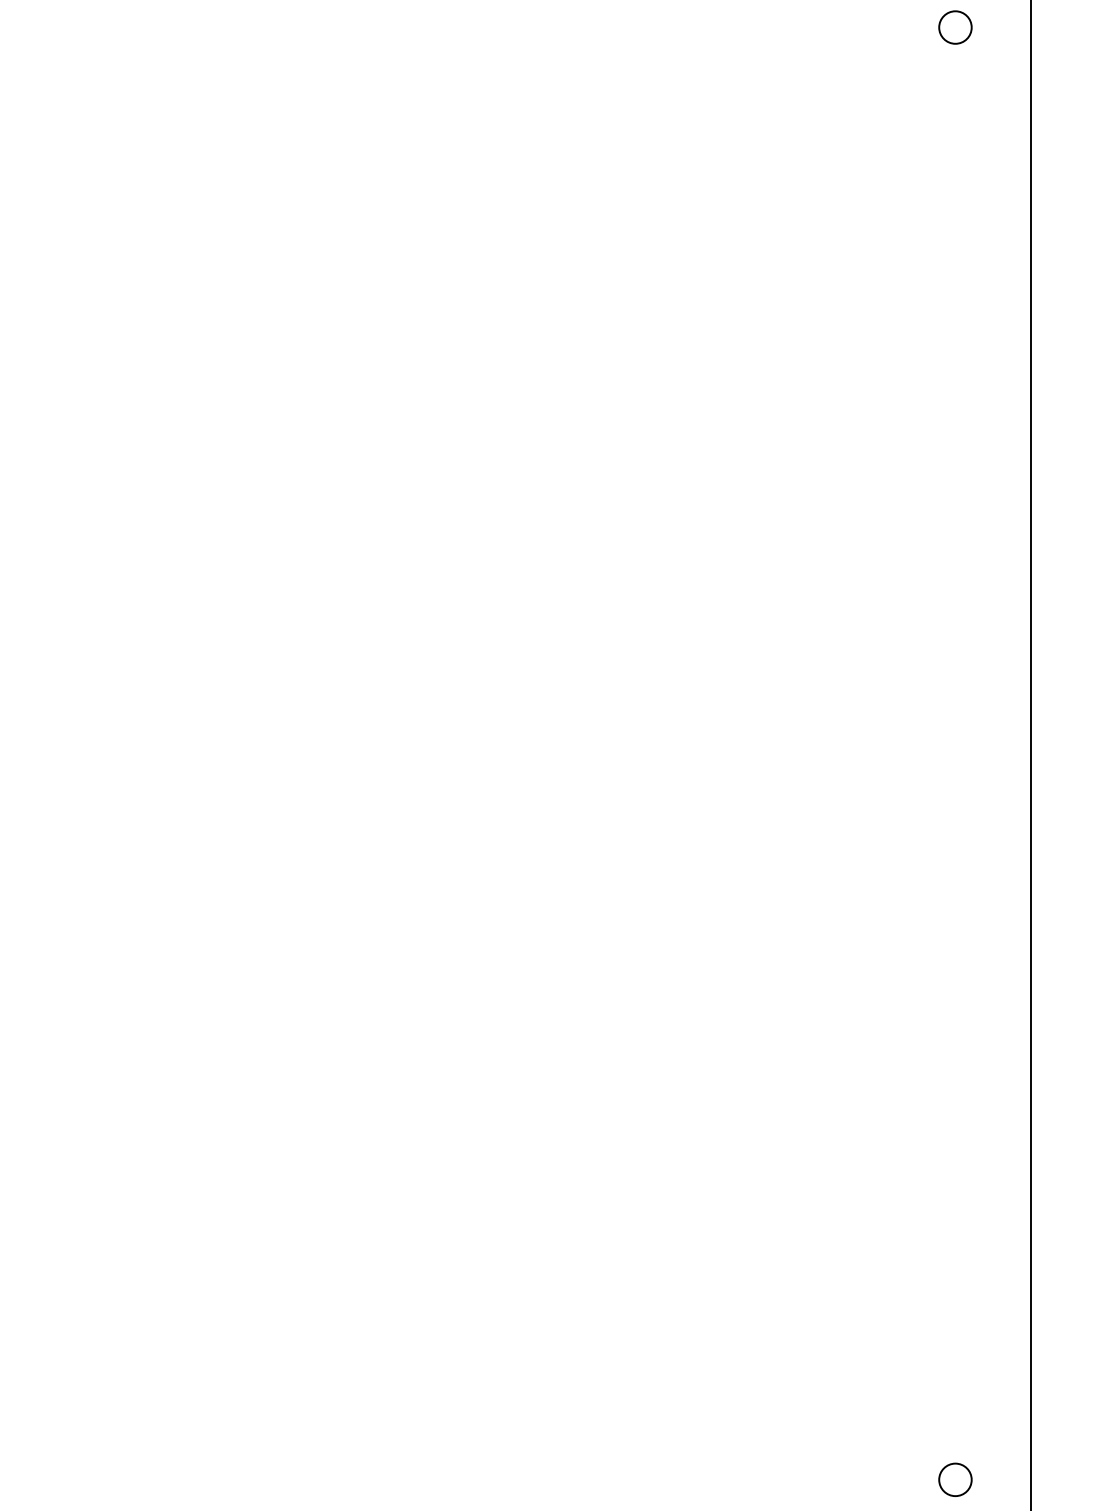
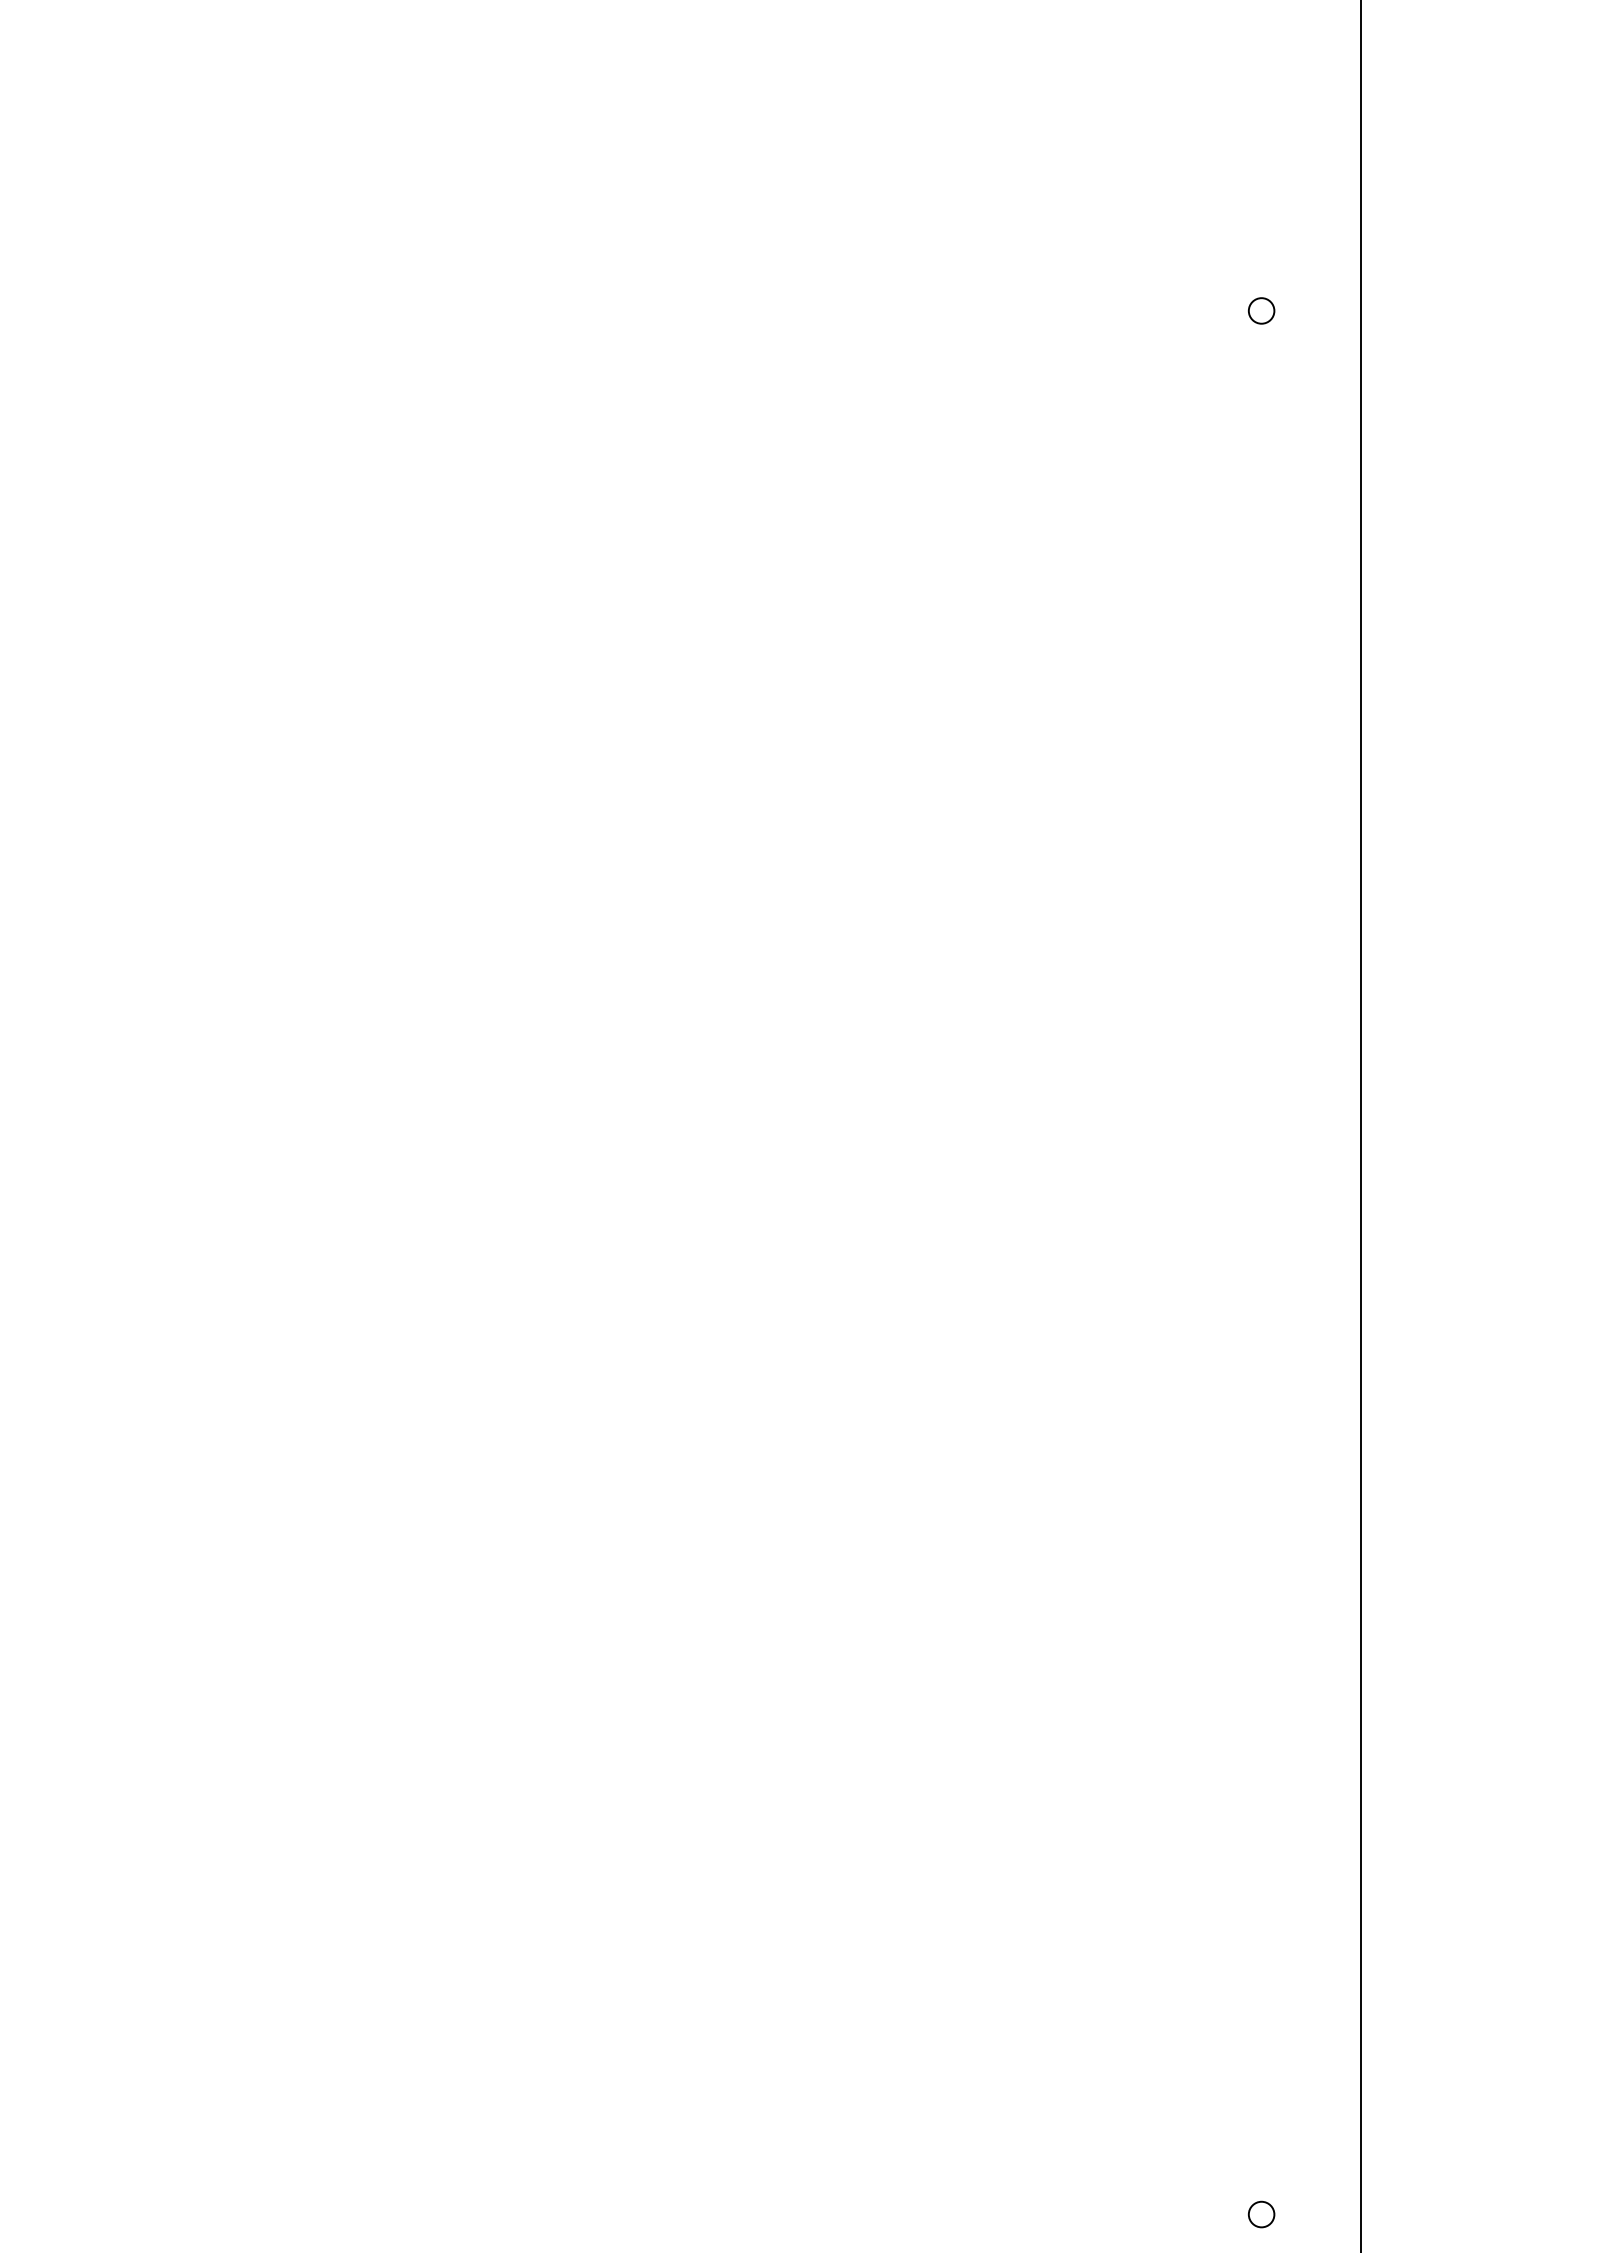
circle: (955, 27) -> (1261, 310), size x0.6
circle: (955, 1479) -> (1261, 2214), size x0.6

